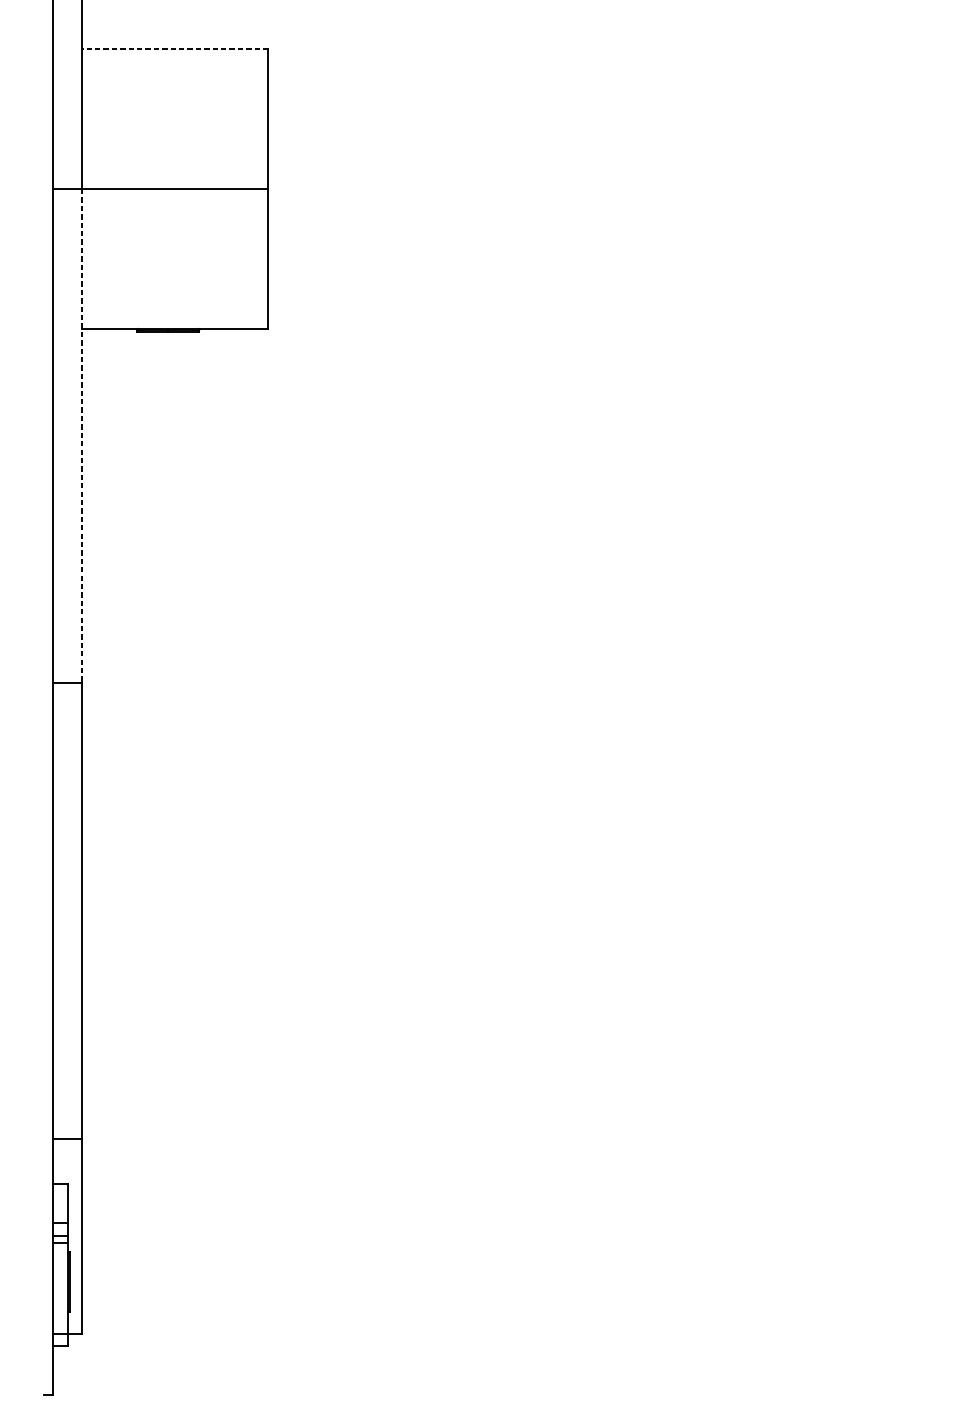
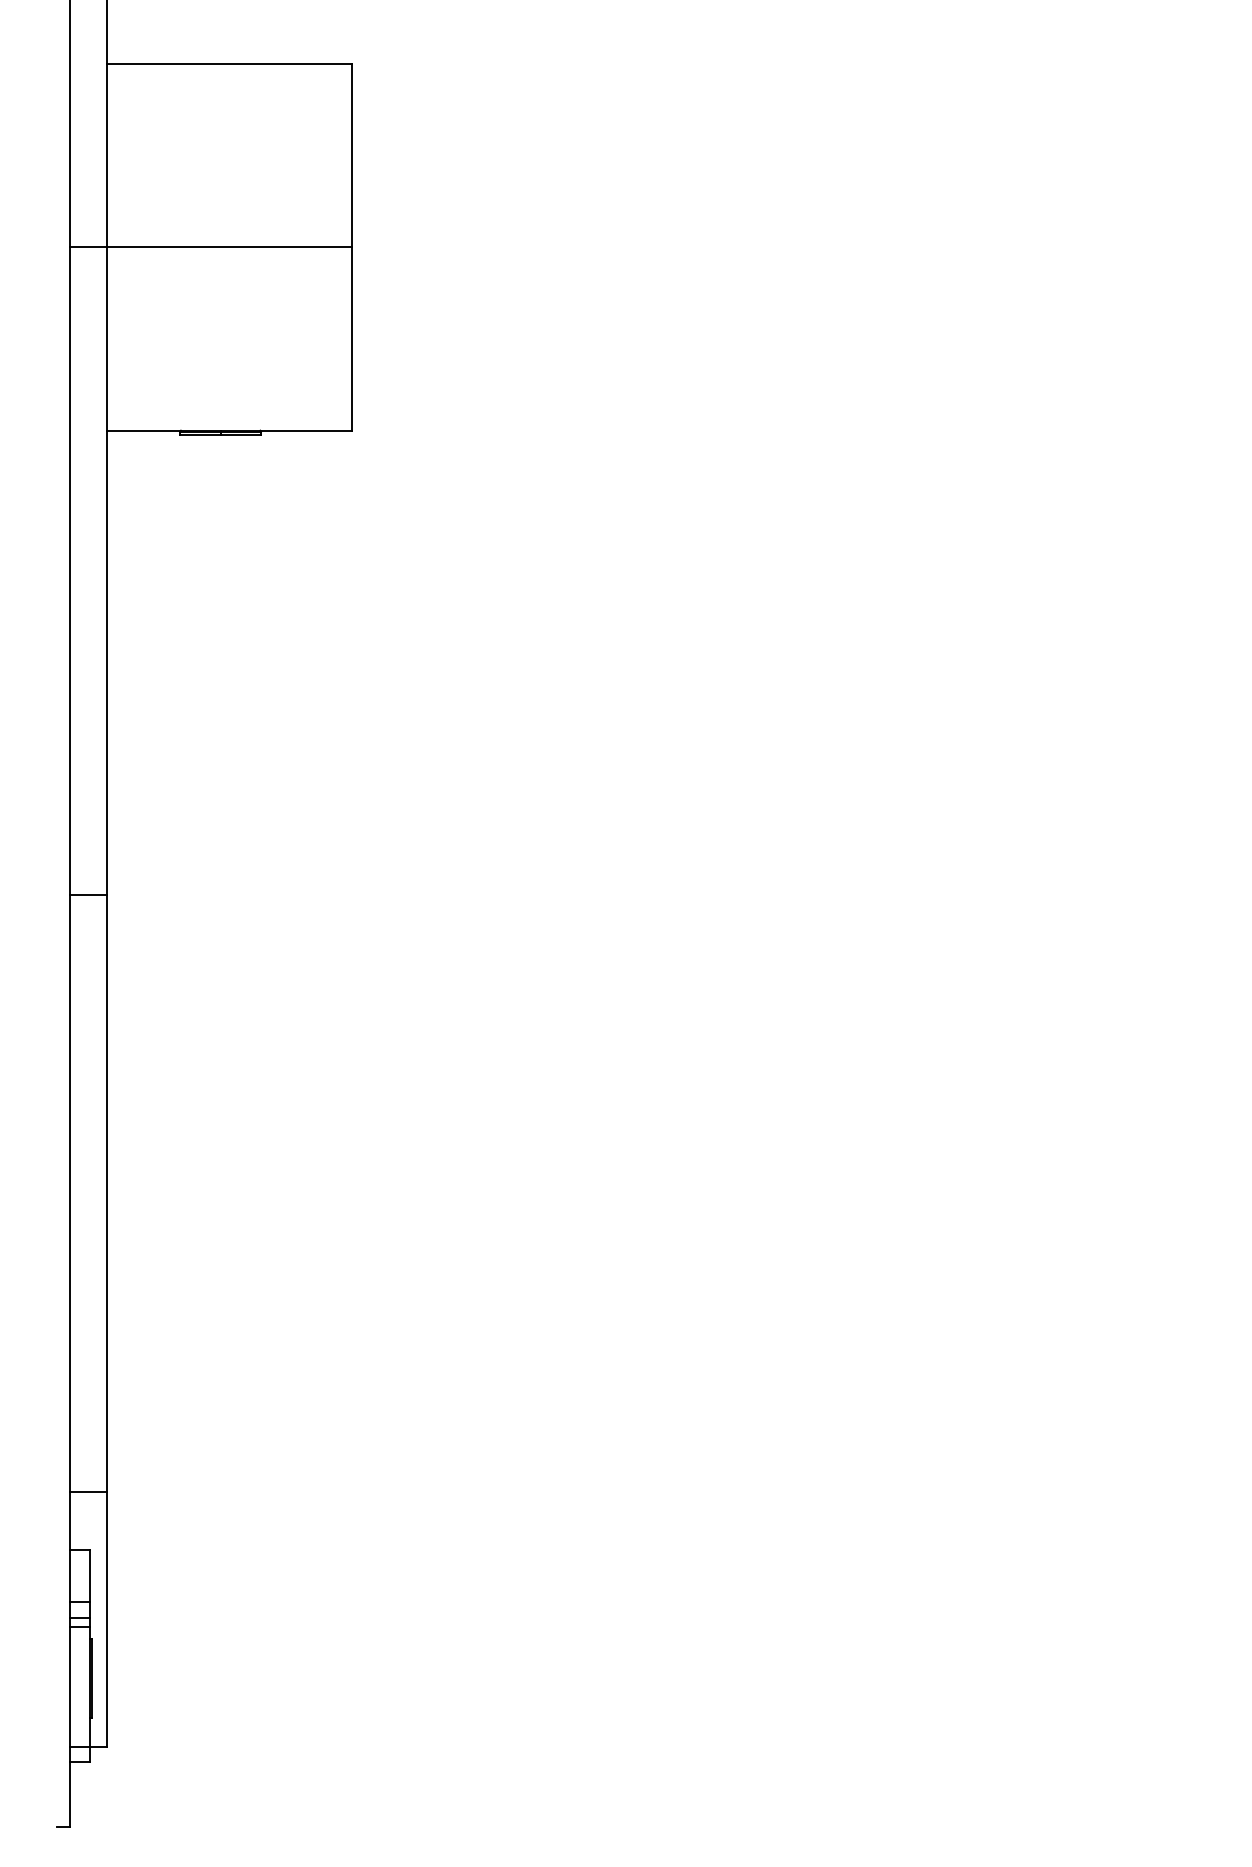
line: (174, 49) -> (228, 64), dashed -> solid
line: (82, 436) -> (107, 571), dashed -> solid

